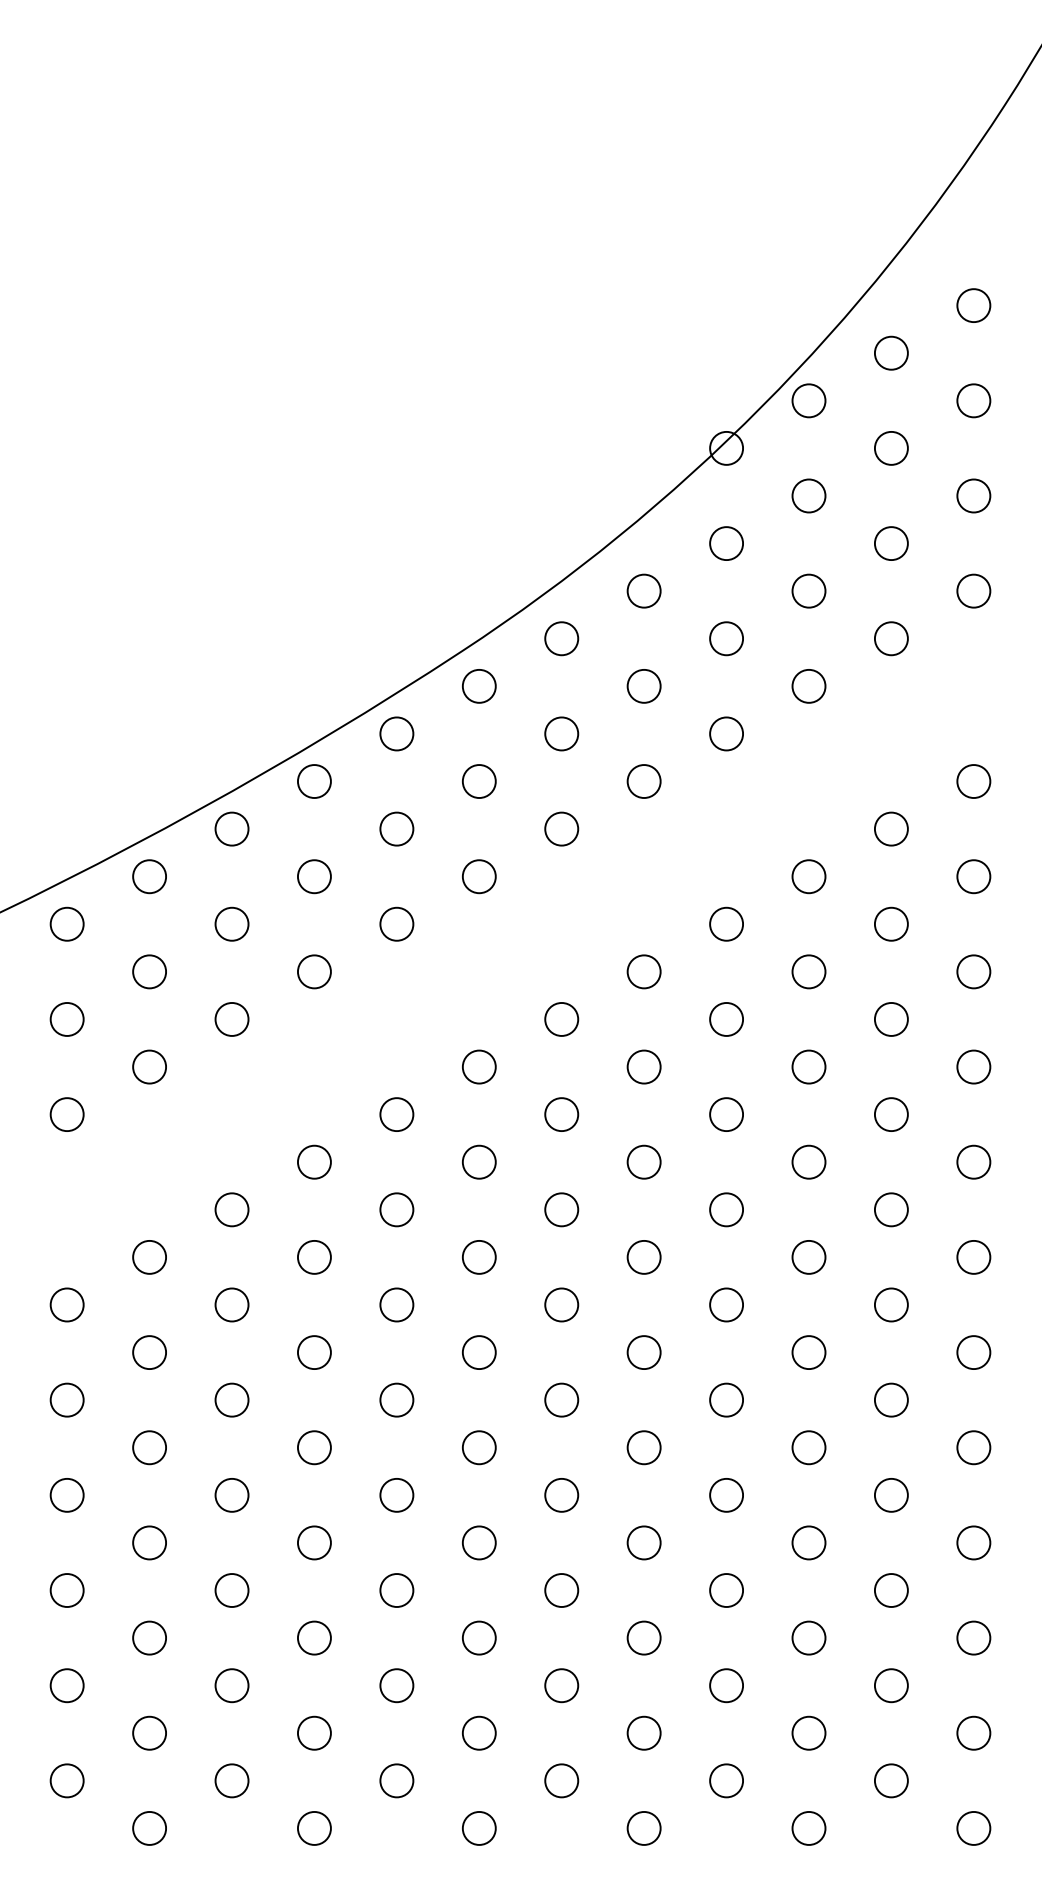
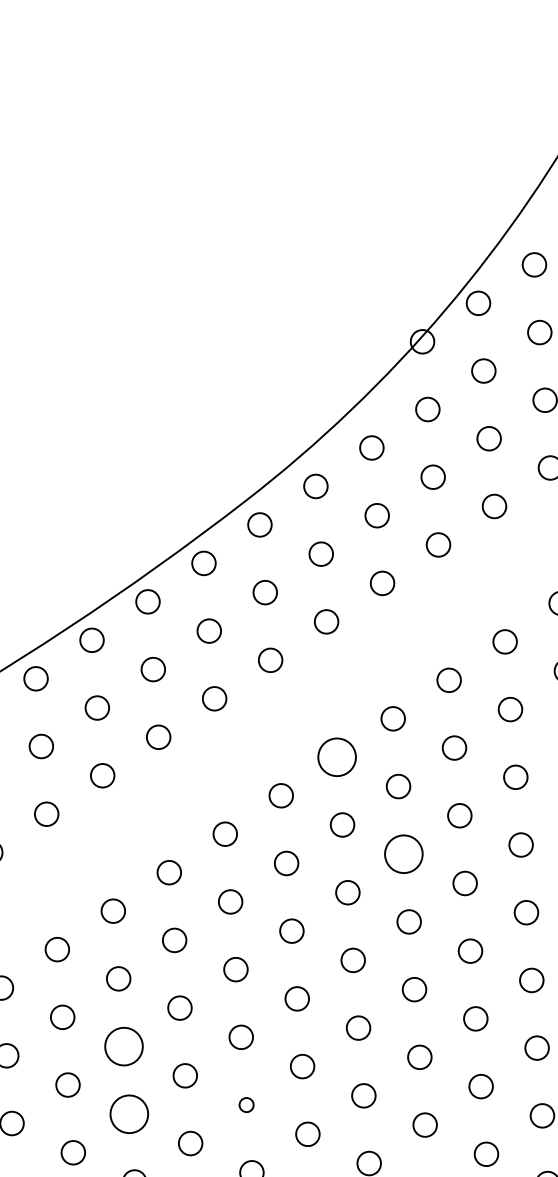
circle: (561, 1019) -> (337, 757), size x1.6
circle: (643, 1161) -> (403, 853), size x1.6
circle: (231, 1399) -> (123, 1046), size x1.6
circle: (231, 1494) -> (128, 1113), size x1.6
circle: (396, 1494) -> (246, 1104), size x0.6

